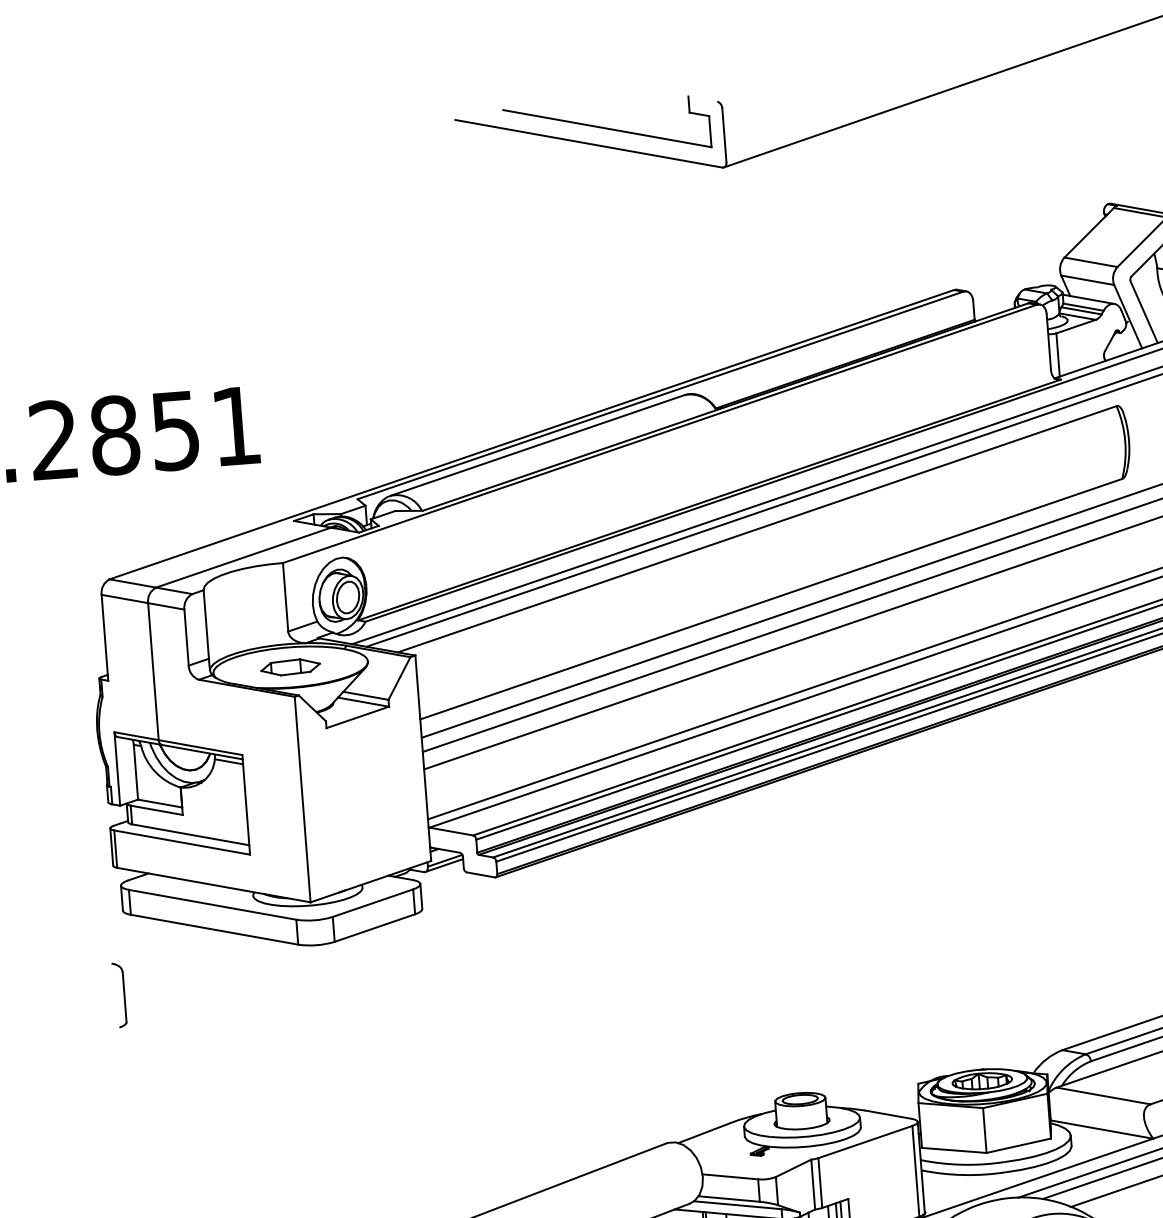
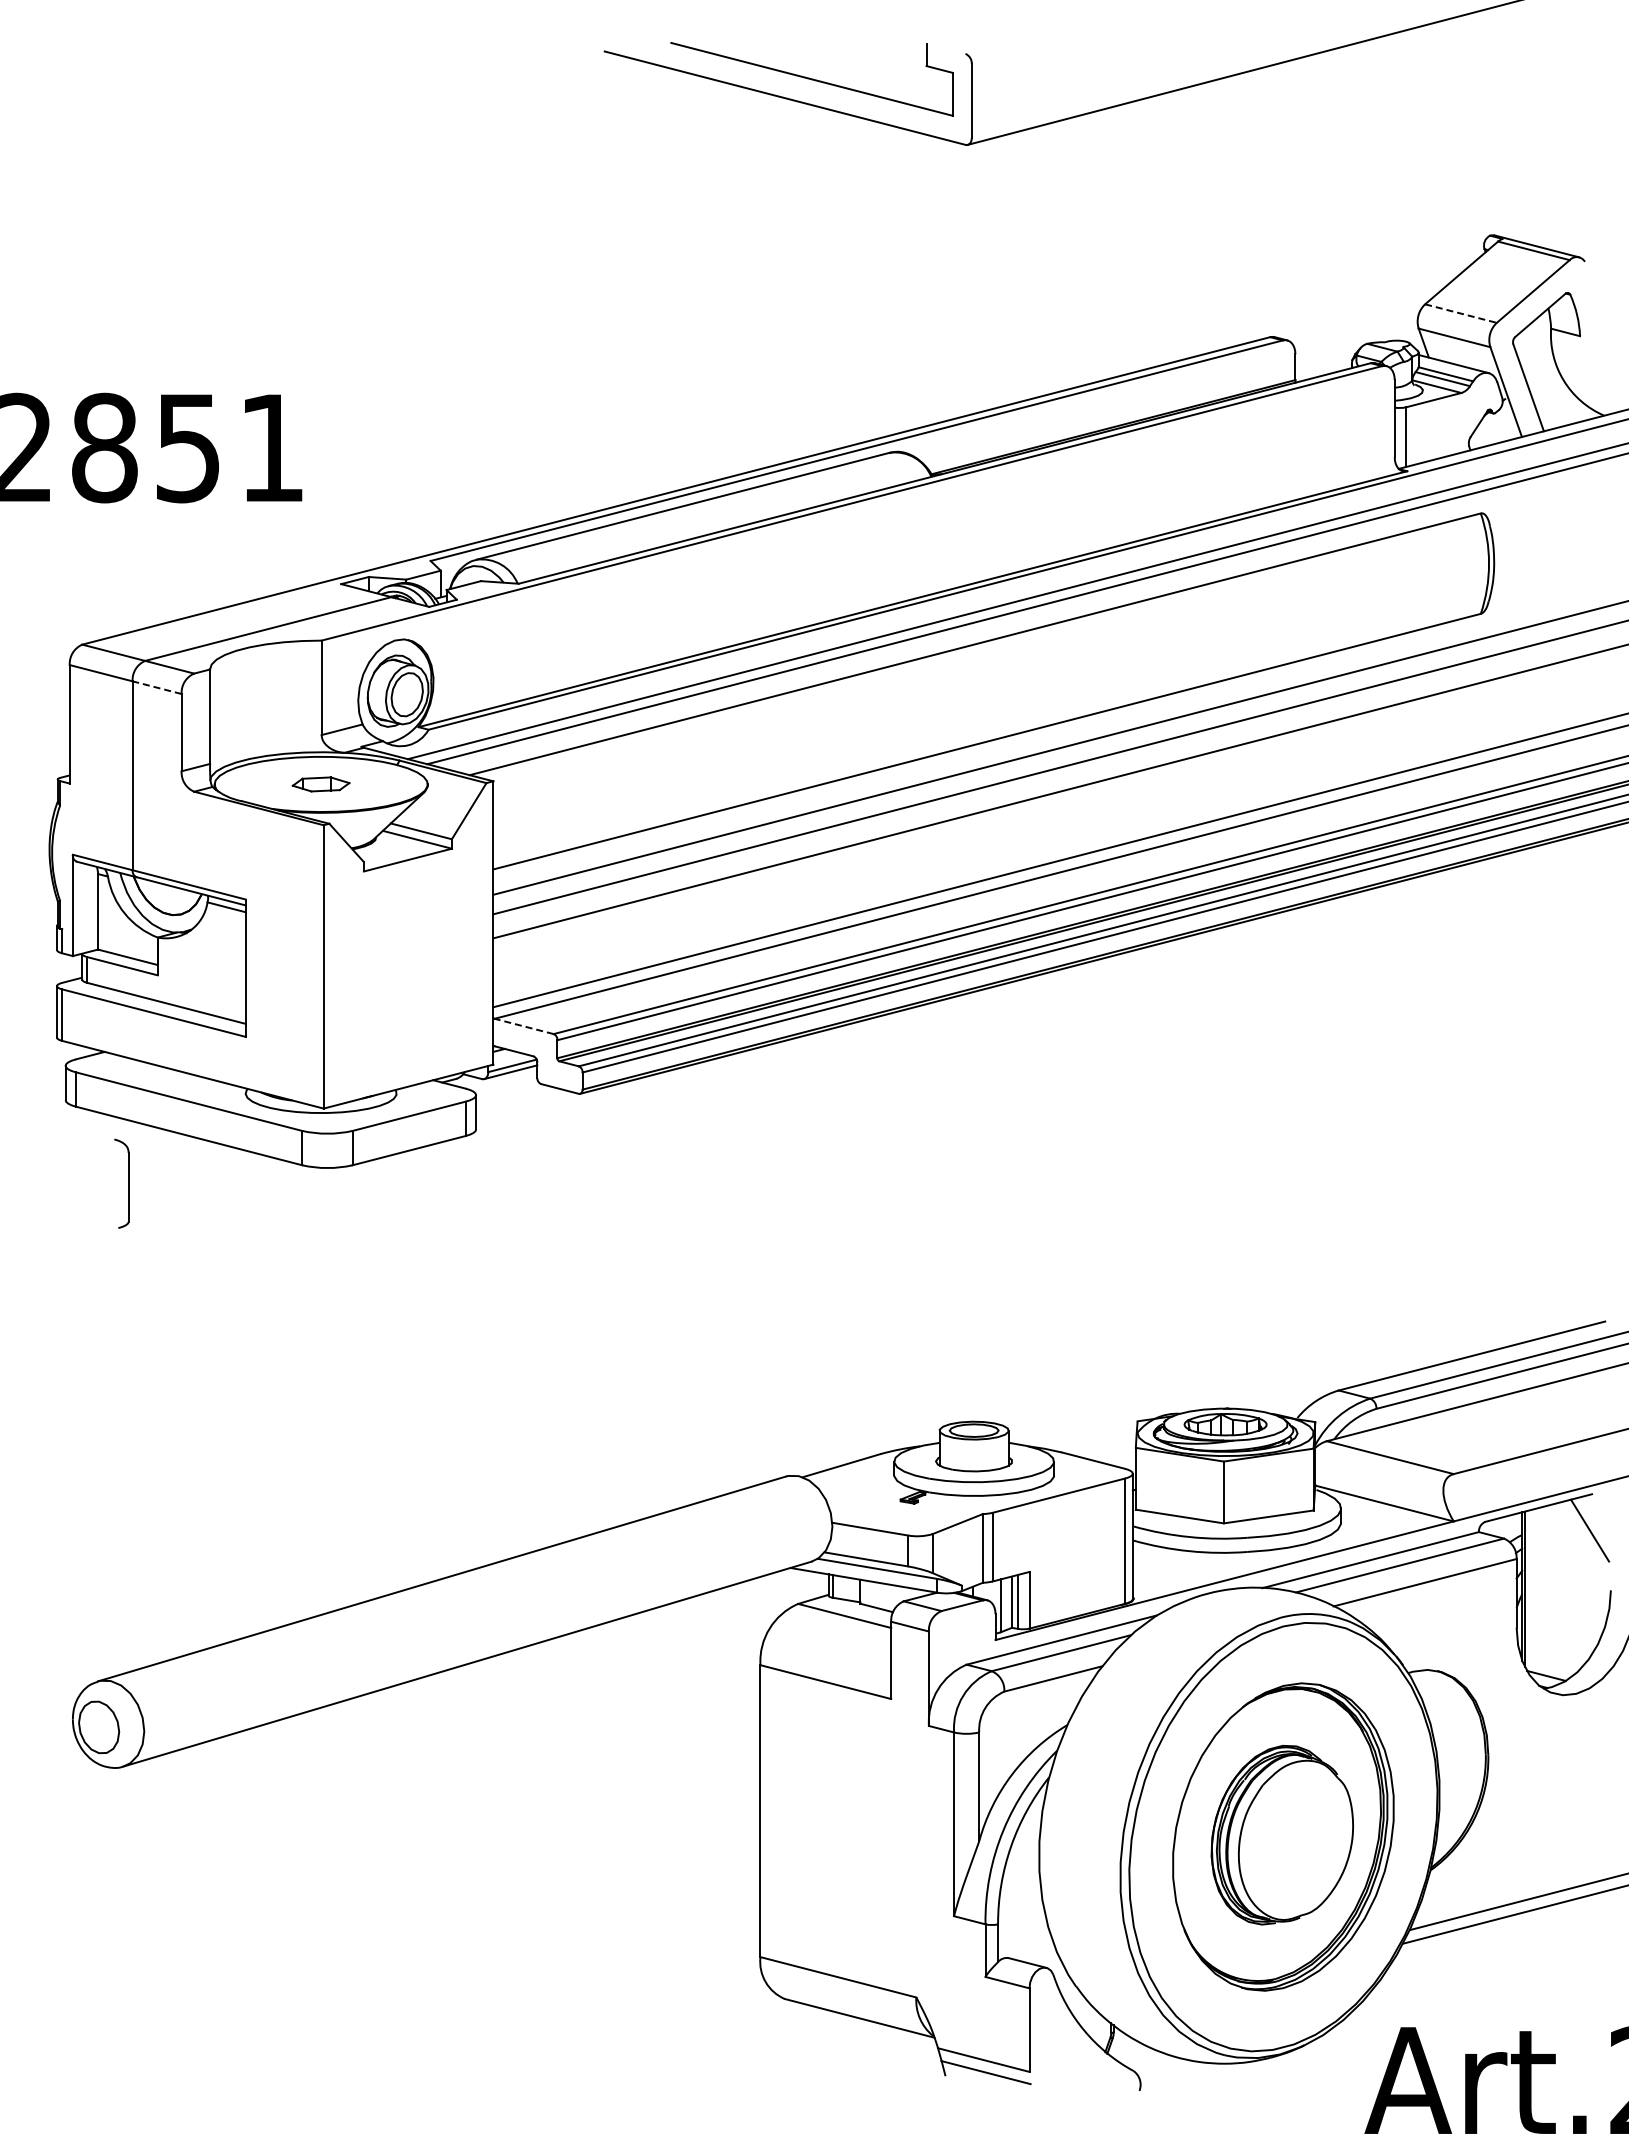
line: (1091, 262) -> (1461, 313), solid -> dashed
line: (165, 606) -> (156, 687), solid -> dashed
part: (290, 667) -> (320, 784), size x0.7
line: (451, 831) -> (524, 1026), solid -> dashed
part: (124, 994) -> (128, 1183), moved

